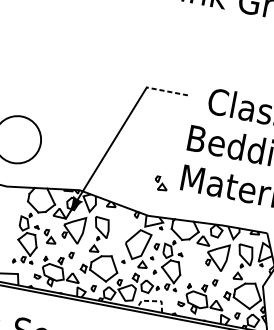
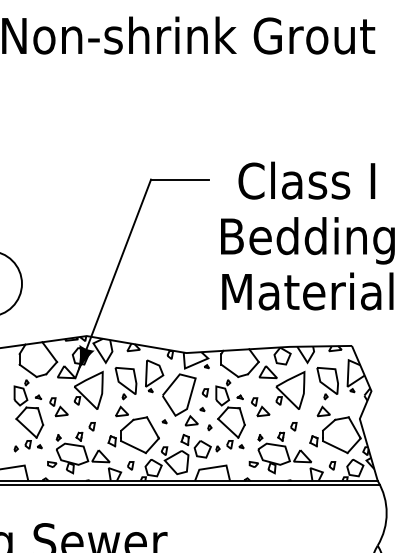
line: (167, 91) -> (179, 179), dashed -> solid
part: (161, 183) -> (260, 407), moved
part: (122, 228) -> (154, 376), added
line: (152, 301) -> (214, 467), dashed -> solid

